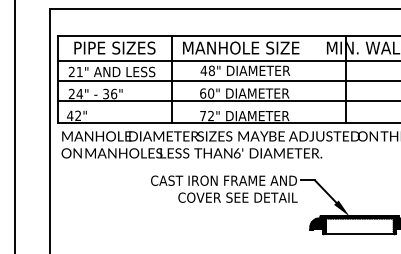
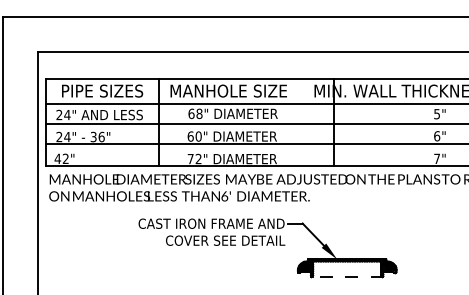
text: (203, 70) -> (191, 113), 48" -> 68"
text: (79, 72) -> (67, 115), 21" -> 24"
line: (358, 234) -> (346, 277), solid -> dashed

